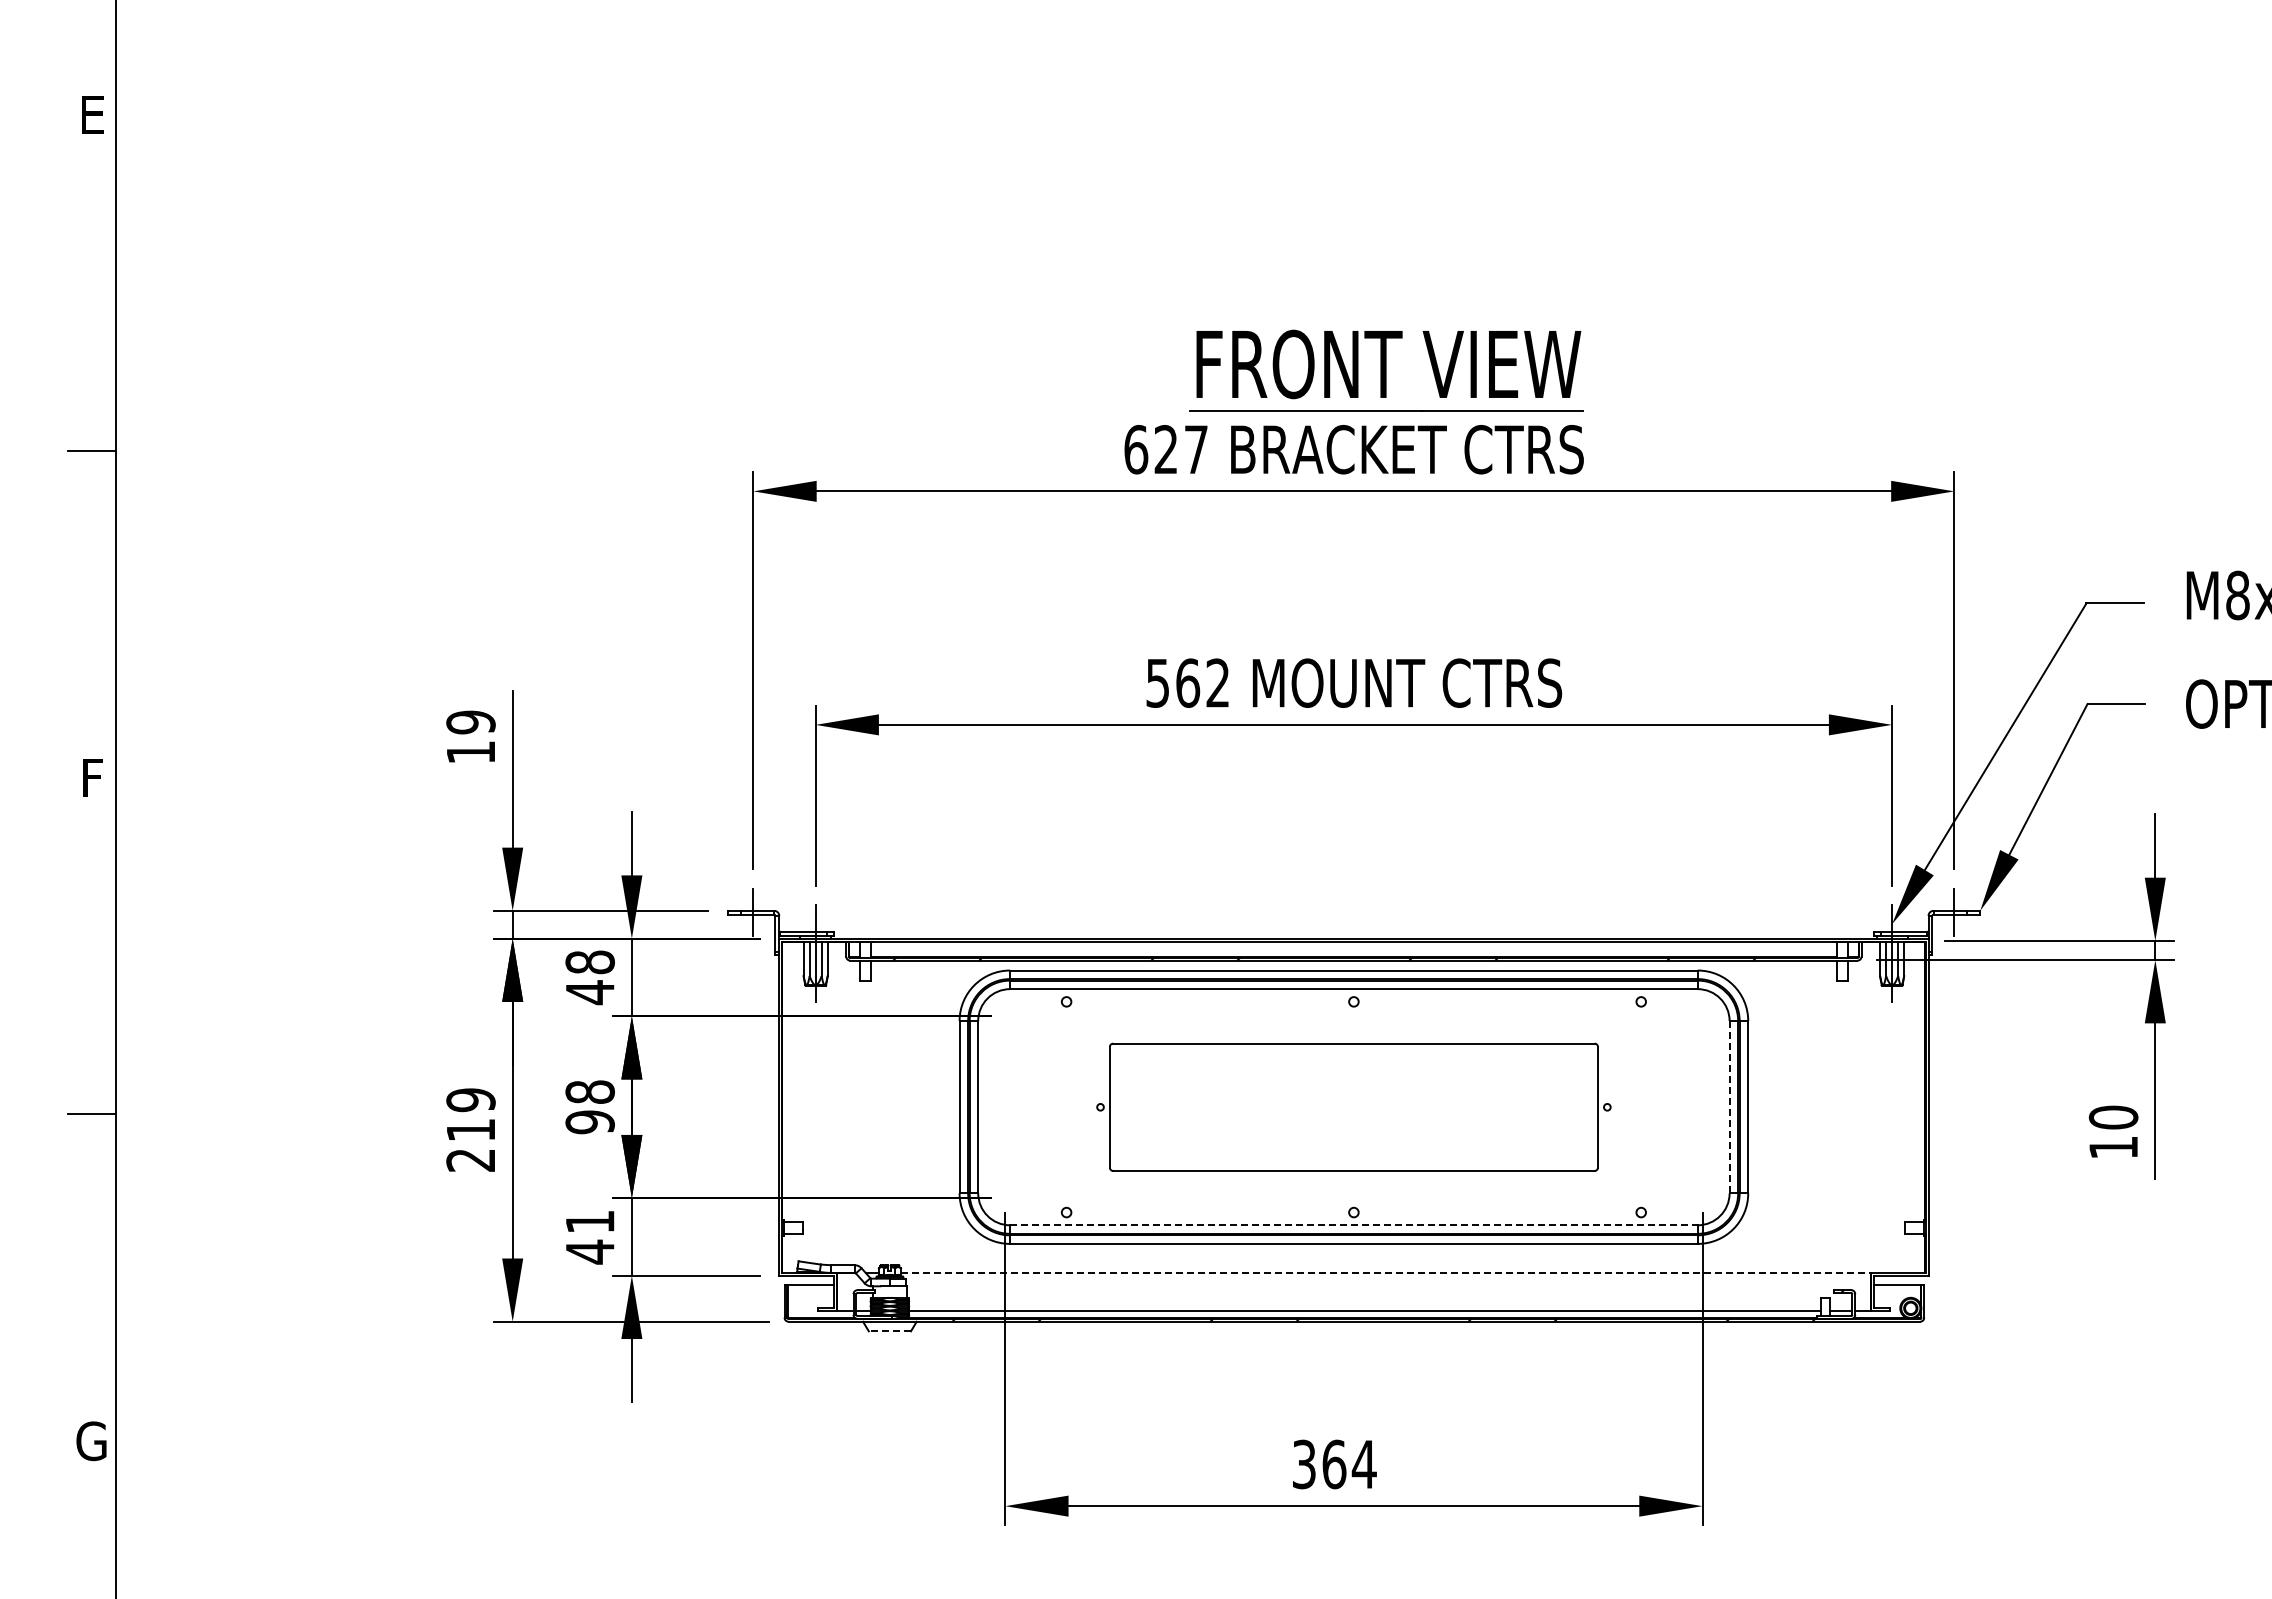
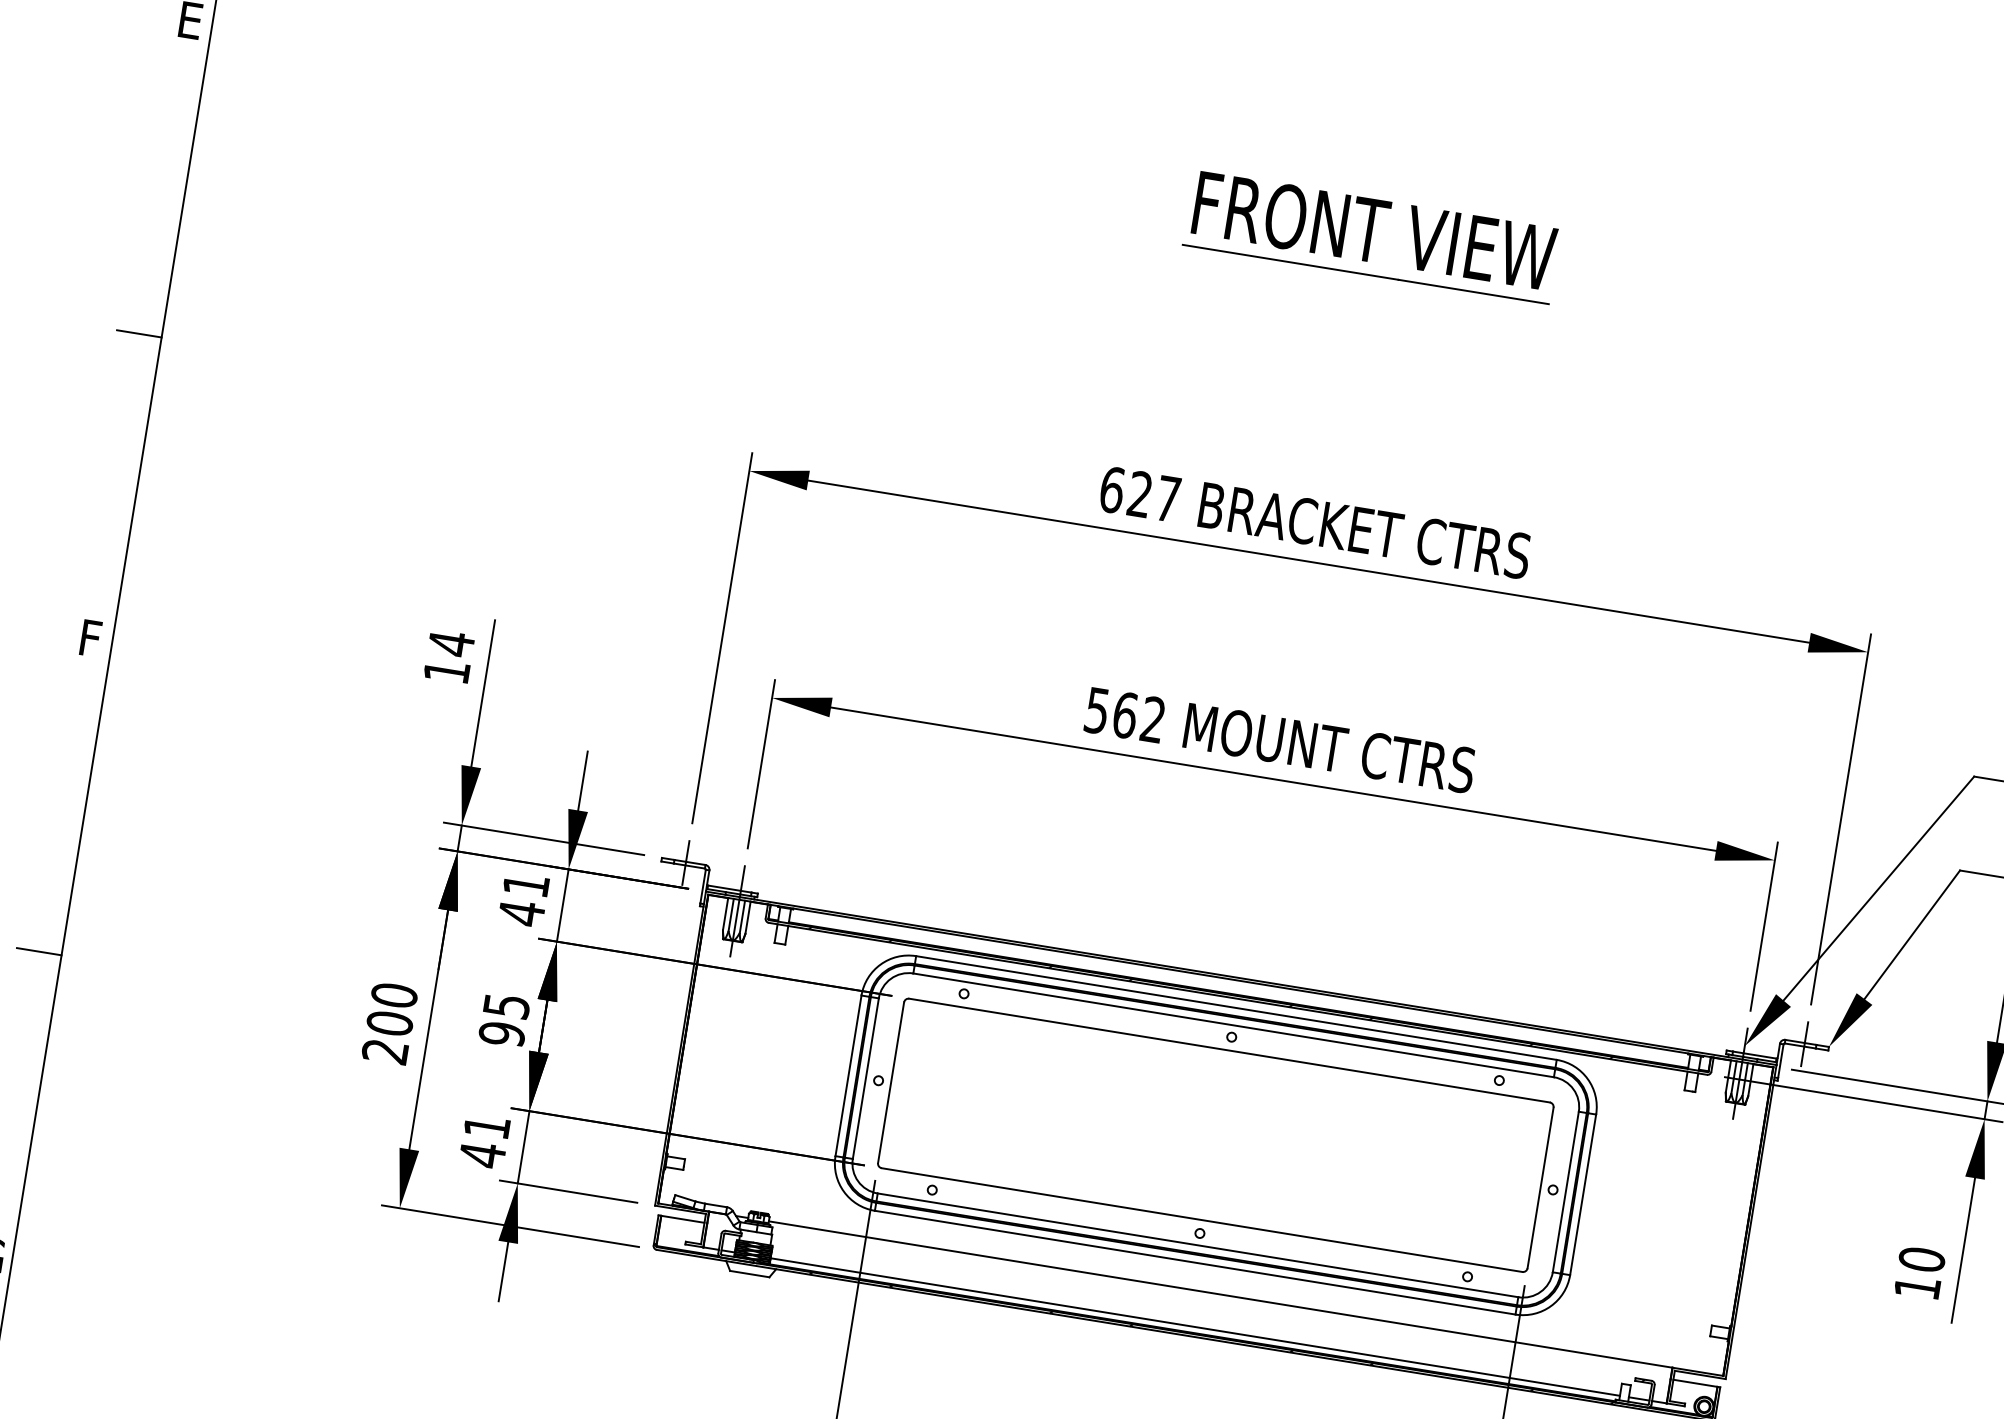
part: (1386, 370) -> (1371, 236), moved
text: (470, 722) -> (450, 643), 19 -> 14
text: (589, 962) -> (525, 885), 48 -> 41
text: (589, 1091) -> (506, 1005), 98 -> 95
line: (1729, 1106) -> (1565, 1191), dashed -> solid
part: (1353, 1107) -> (1215, 1135), size x1.43
text: (470, 1115) -> (391, 1009), 219 -> 200
line: (1353, 1225) -> (1197, 1245), dashed -> solid
line: (1386, 1272) -> (1221, 1294), dashed -> solid
line: (889, 1331) -> (749, 1274), dashed -> solid

